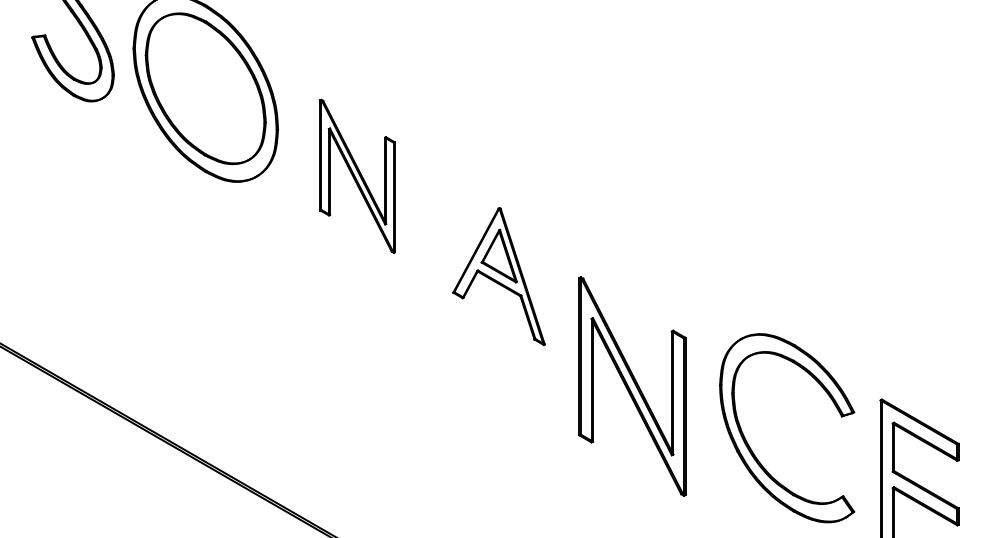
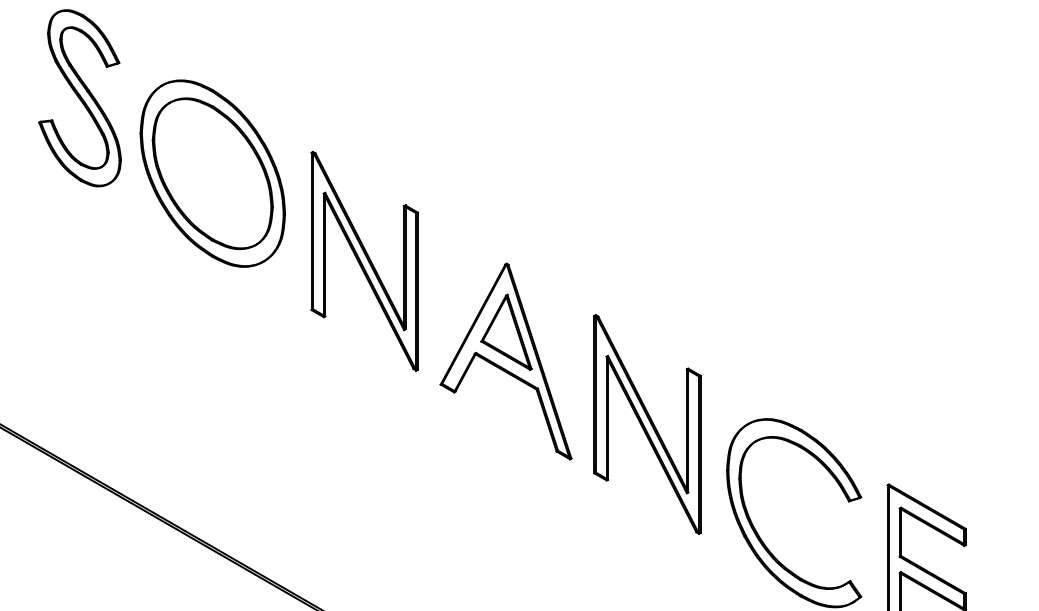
part: (357, 176) -> (364, 261), size x1.43
part: (498, 276) -> (505, 361), size x1.43
part: (632, 386) -> (647, 424), moved

